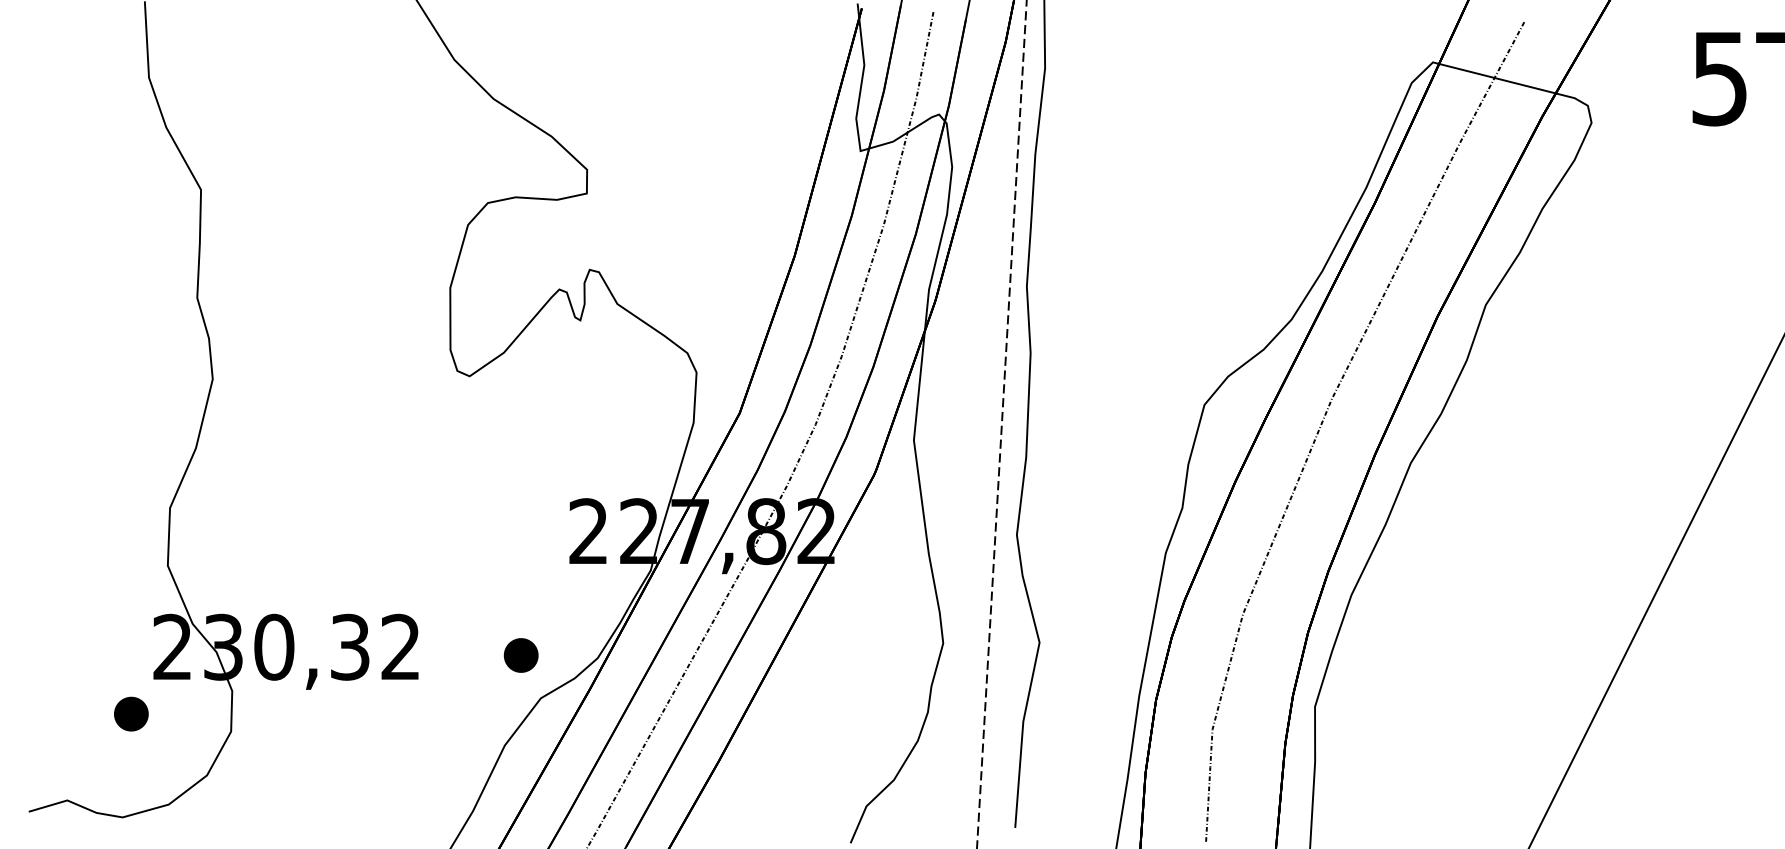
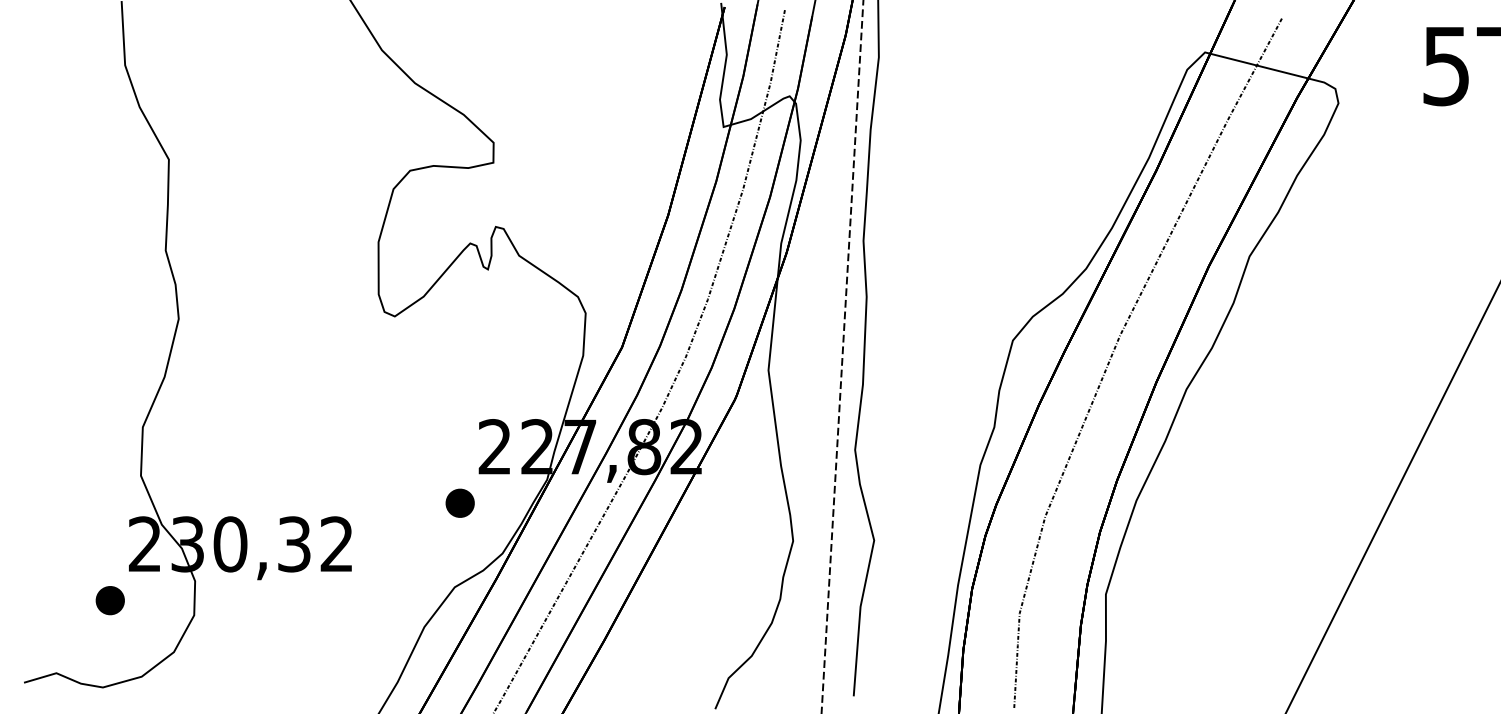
part: (520, 654) -> (459, 502), moved

